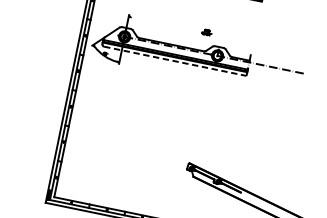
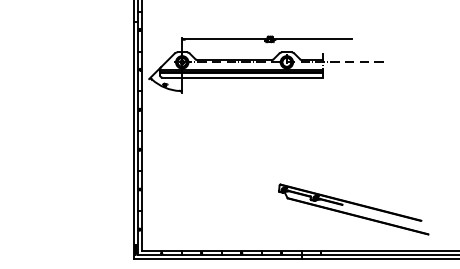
line: (204, 32) -> (267, 39), added
line: (175, 61) -> (242, 77), dashed -> solid

